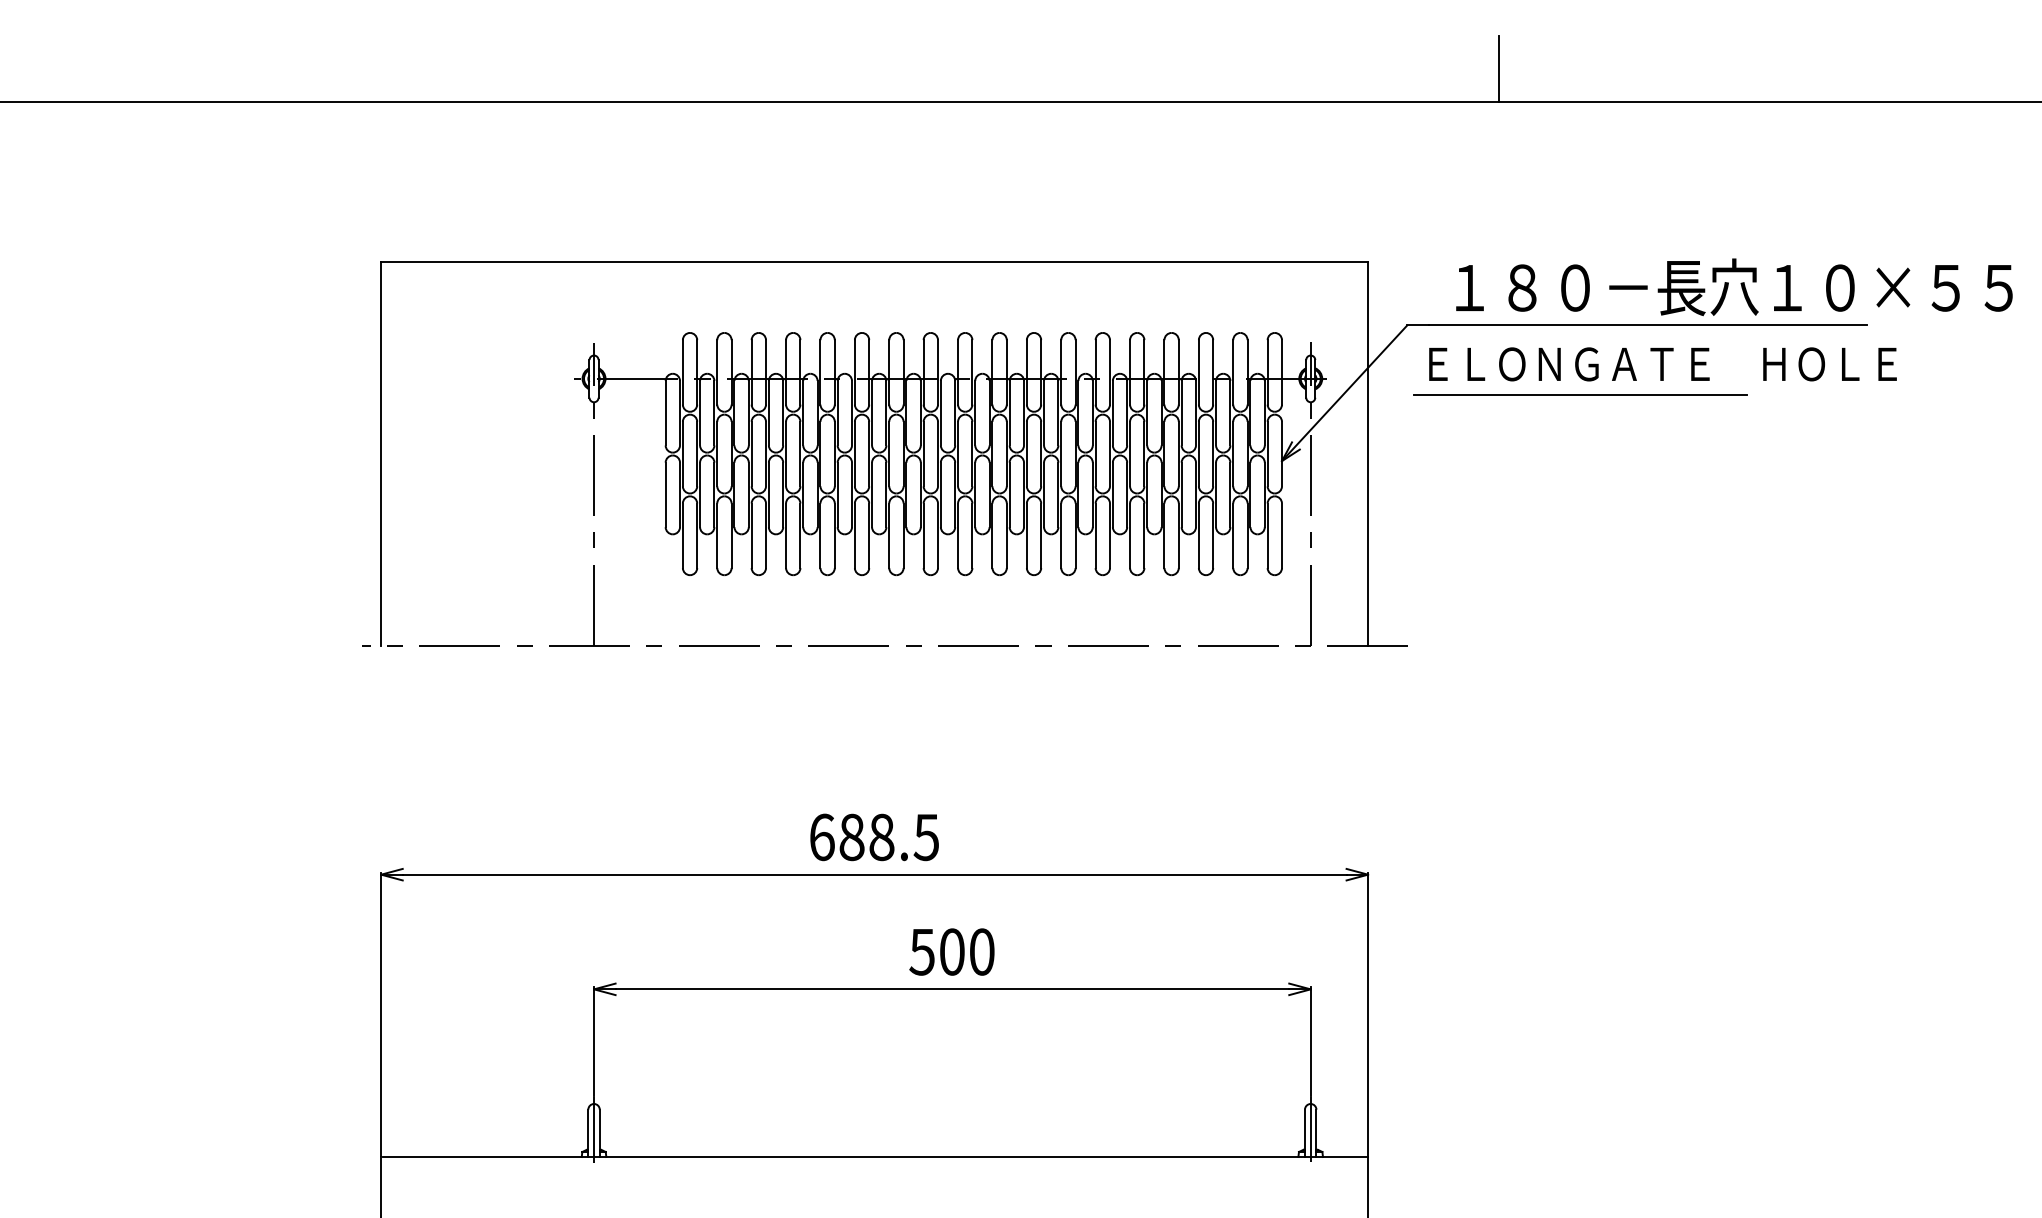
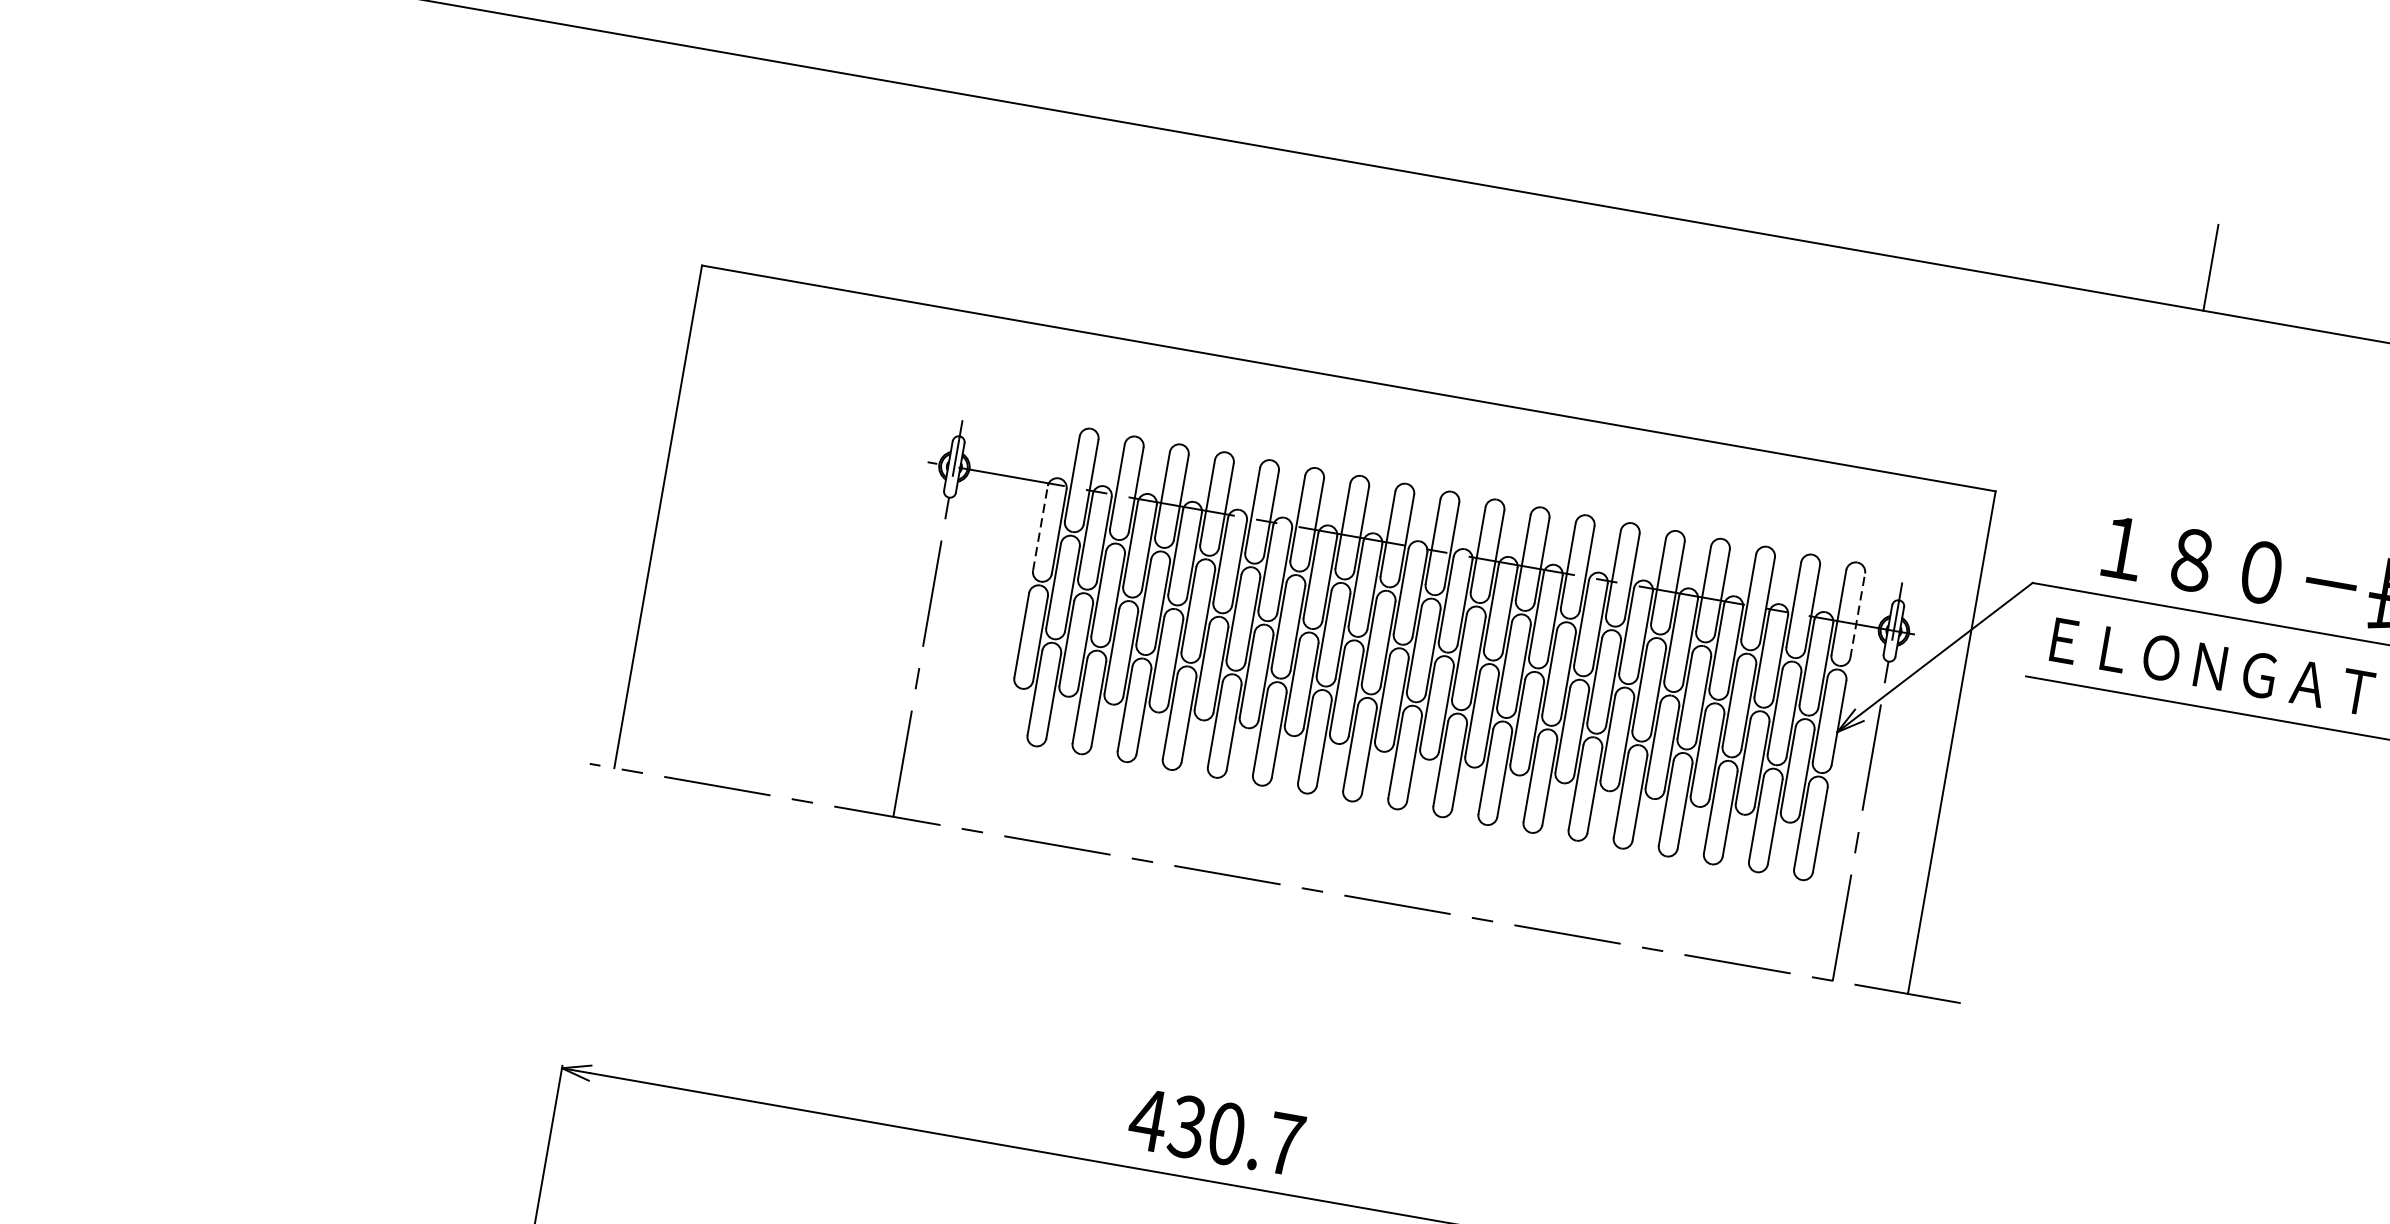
line: (1281, 371) -> (1857, 614), solid -> dashed
line: (665, 412) -> (1040, 527), solid -> dashed
text: (873, 837) -> (1215, 1132), 688.5 -> 430.7

